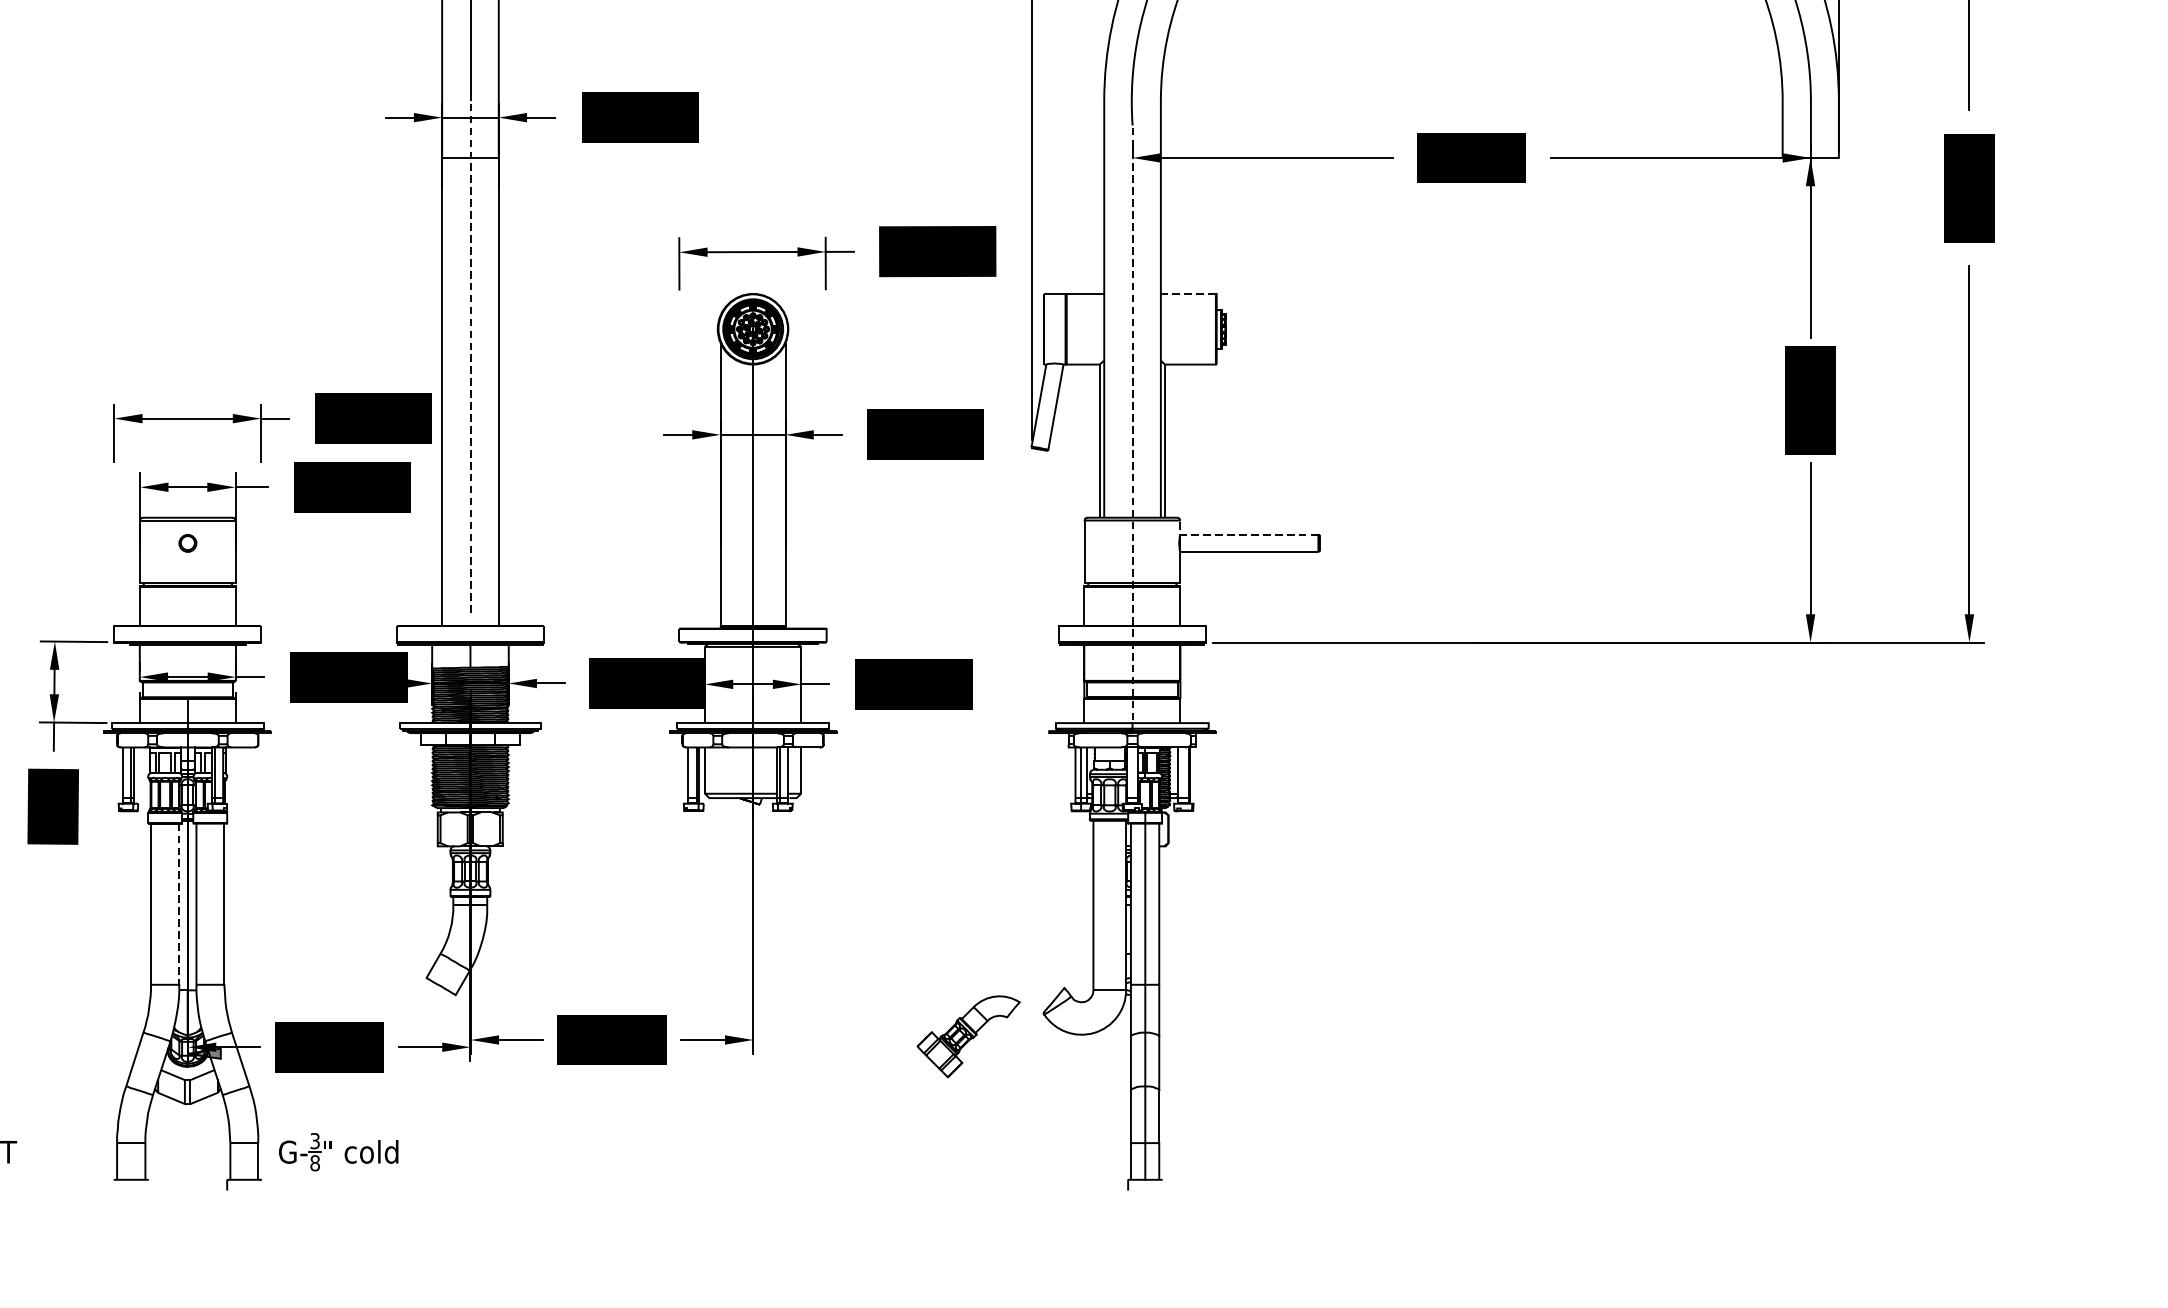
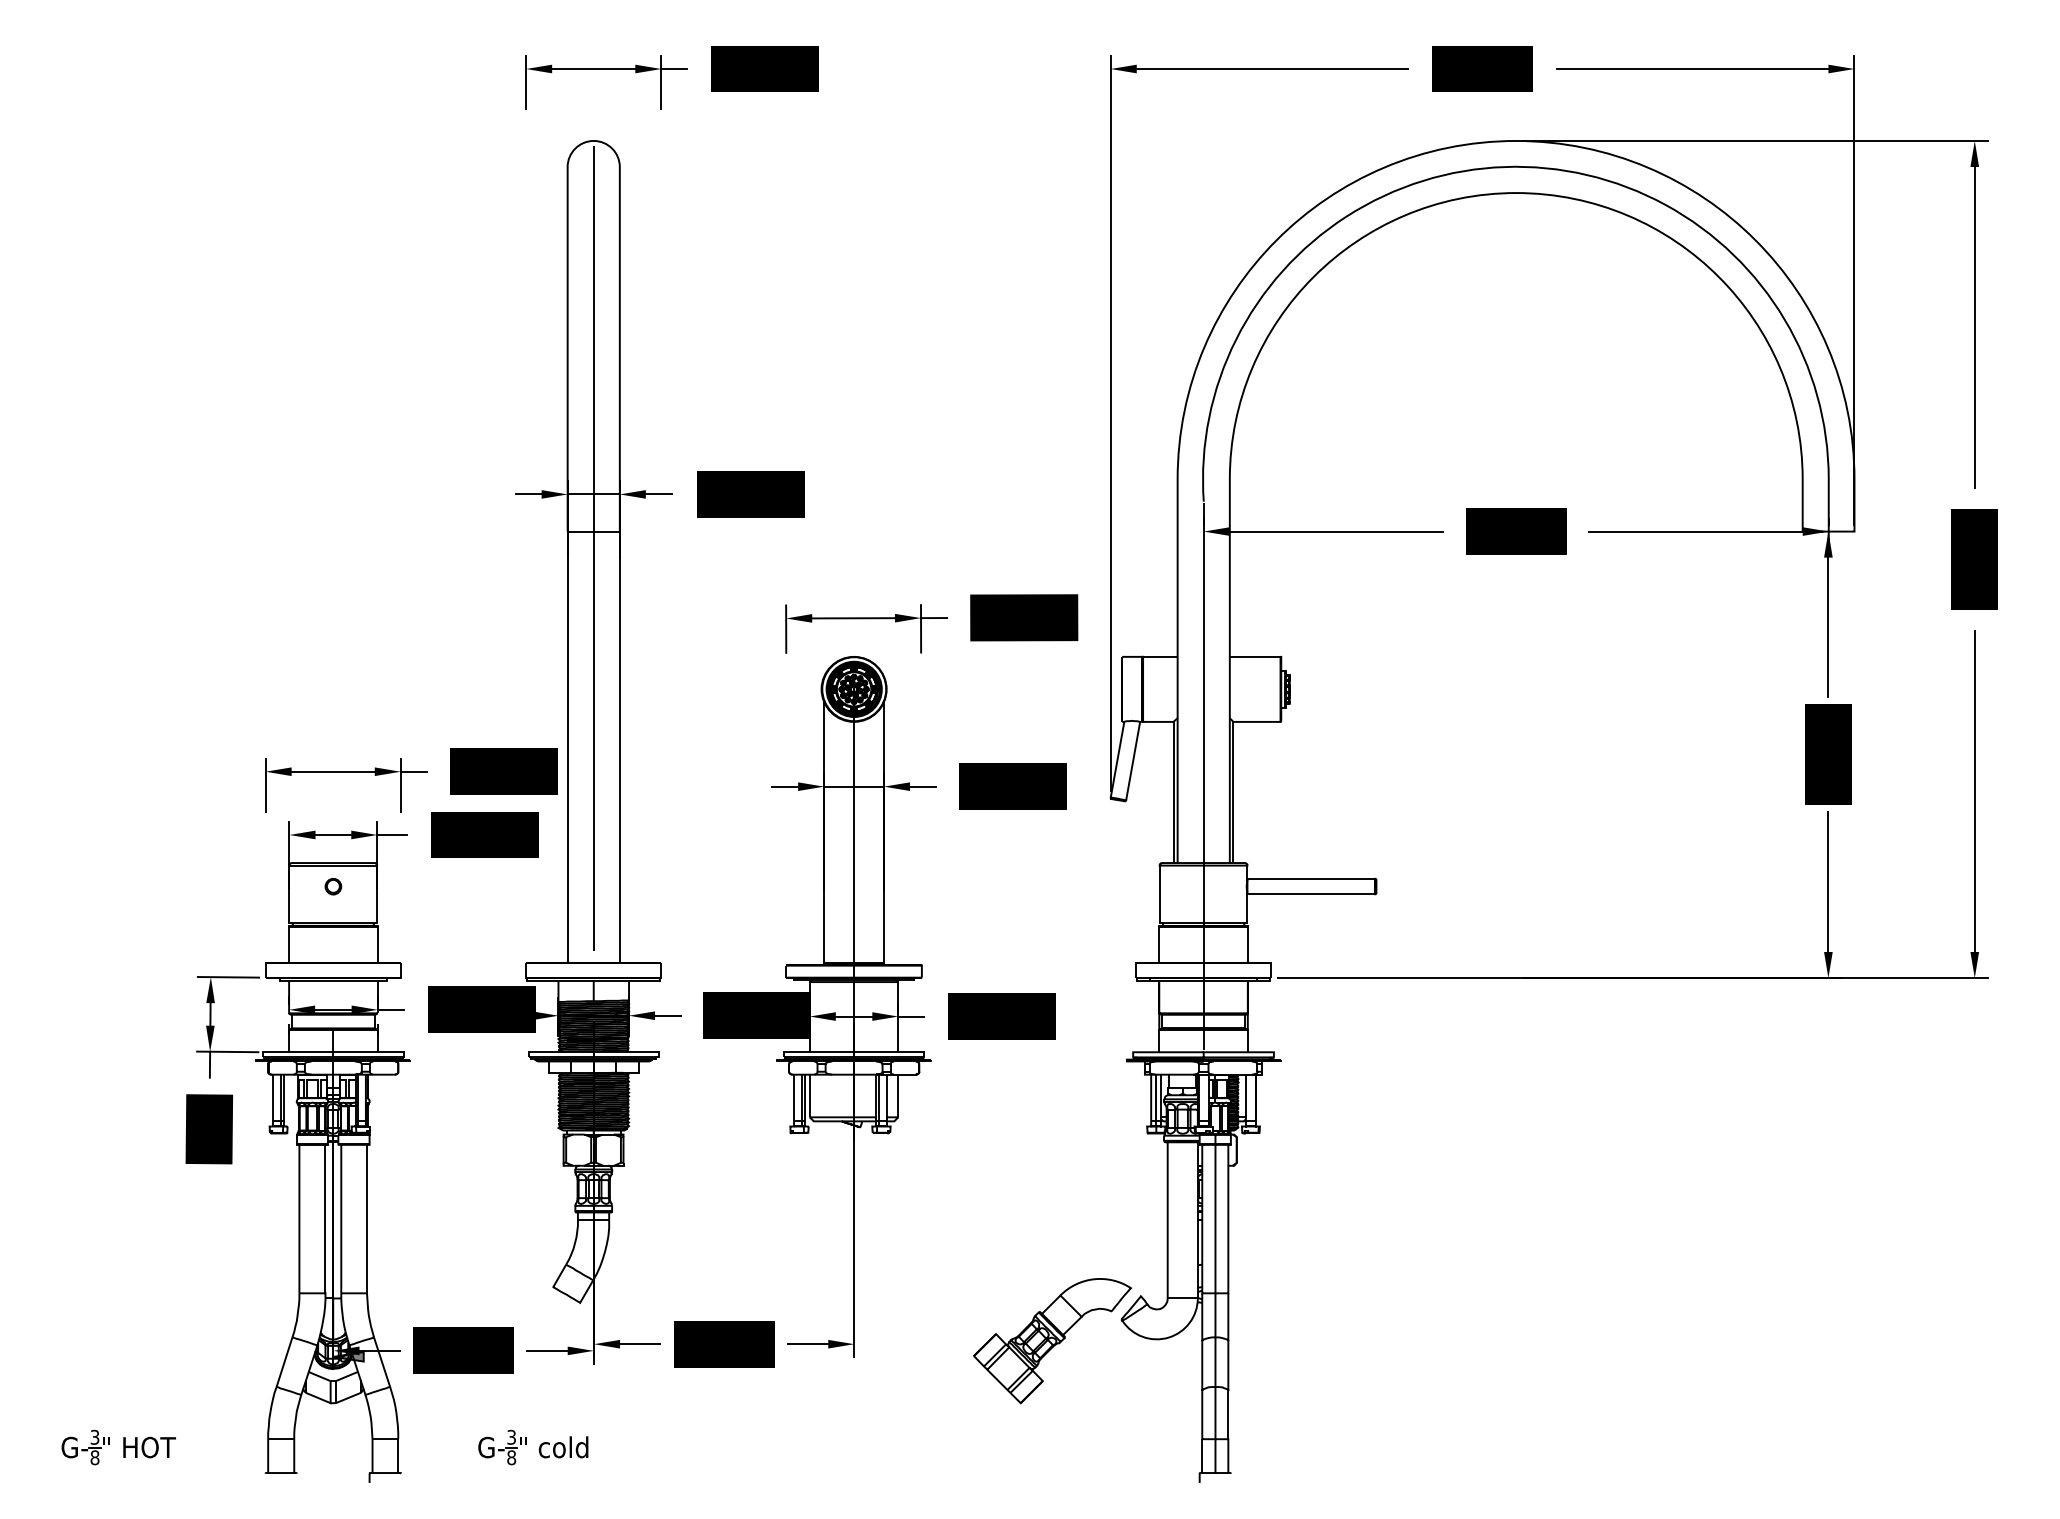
line: (1187, 293) -> (1254, 656), dashed -> solid
line: (470, 356) -> (593, 714), dashed -> solid
line: (1132, 422) -> (1203, 775), dashed -> solid
line: (1240, 534) -> (1303, 878), dashed -> solid
line: (179, 904) -> (325, 1219), dashed -> solid
part: (968, 1037) -> (1052, 1341), size x1.67
part: (338, 1152) -> (533, 1447), moved

